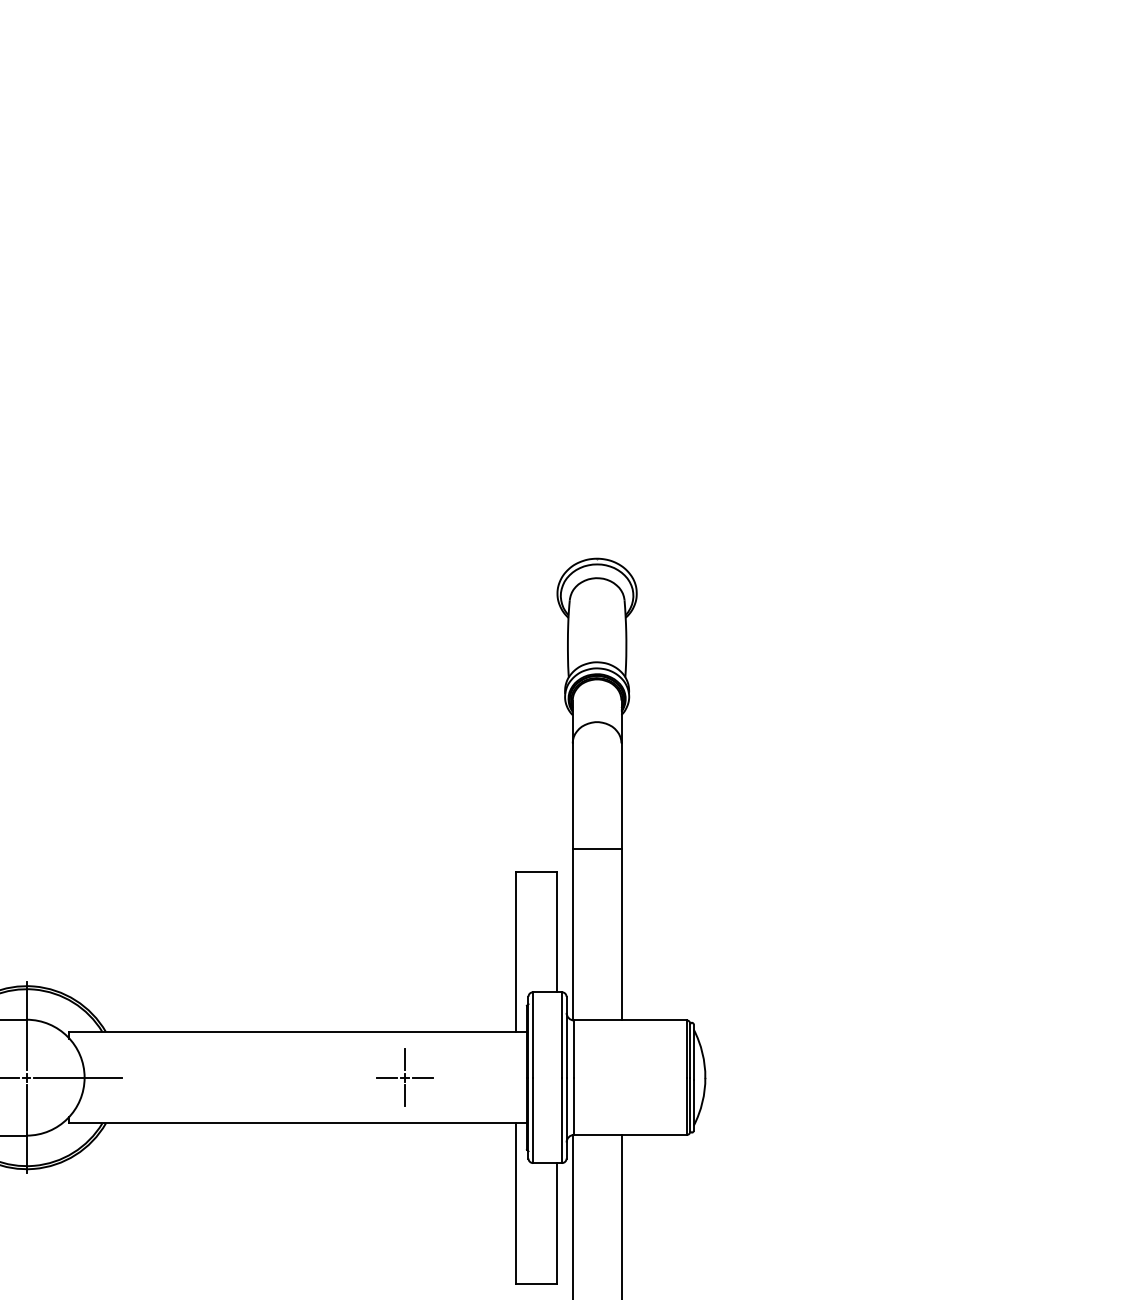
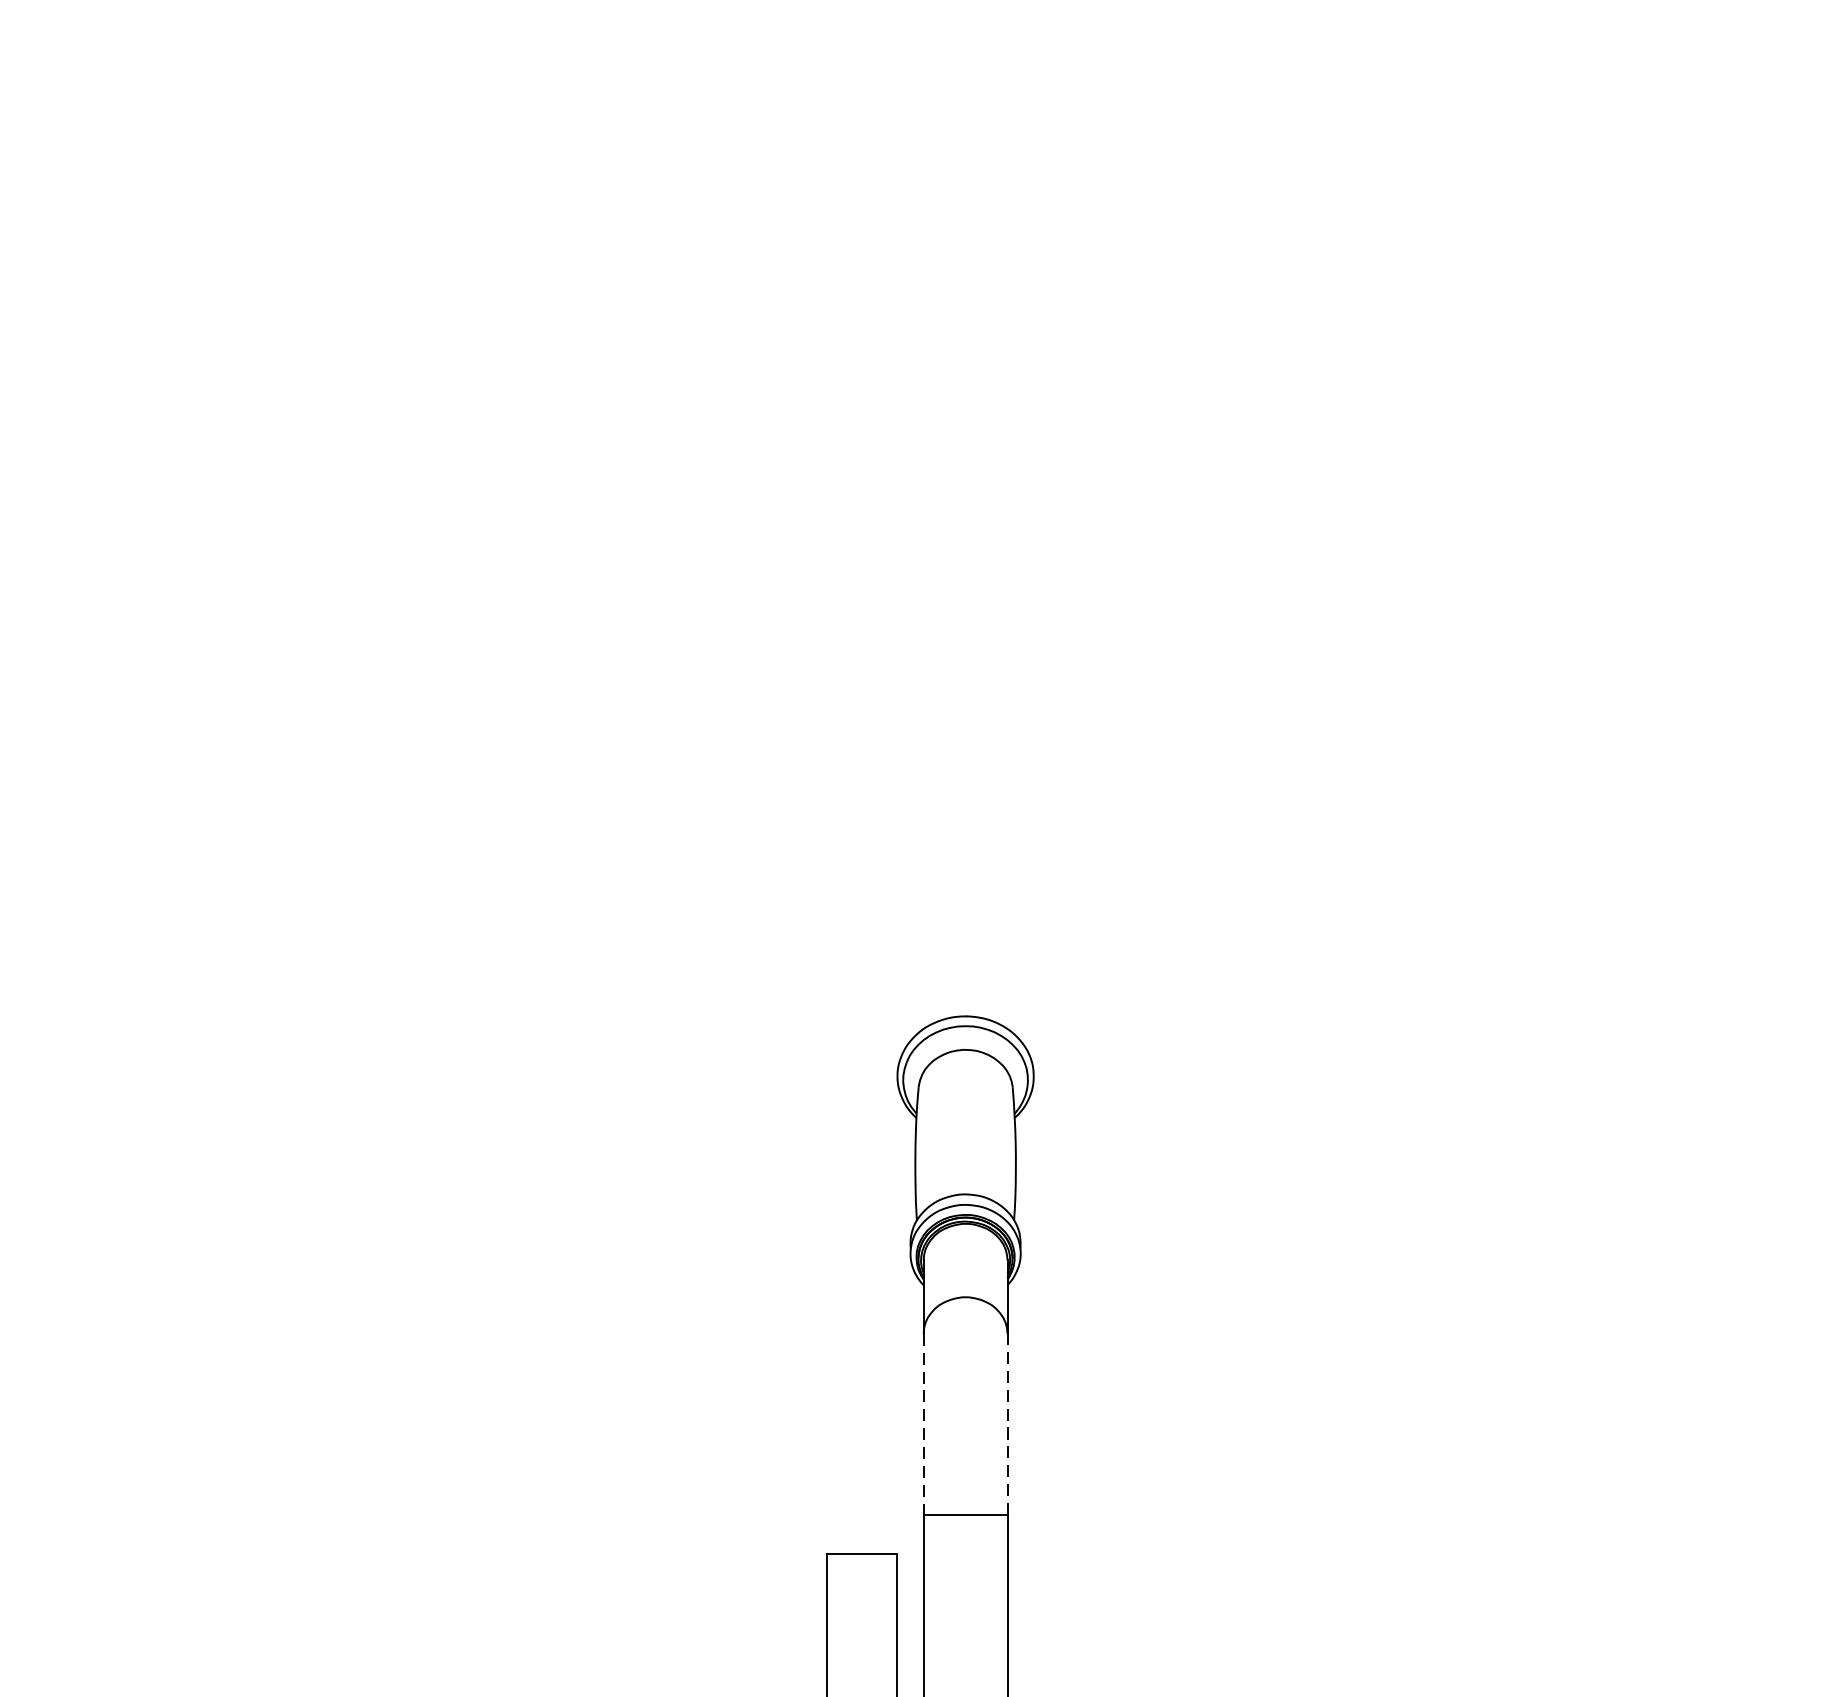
line: (572, 796) -> (923, 1425), solid -> dashed
line: (621, 796) -> (1007, 1425), solid -> dashed

